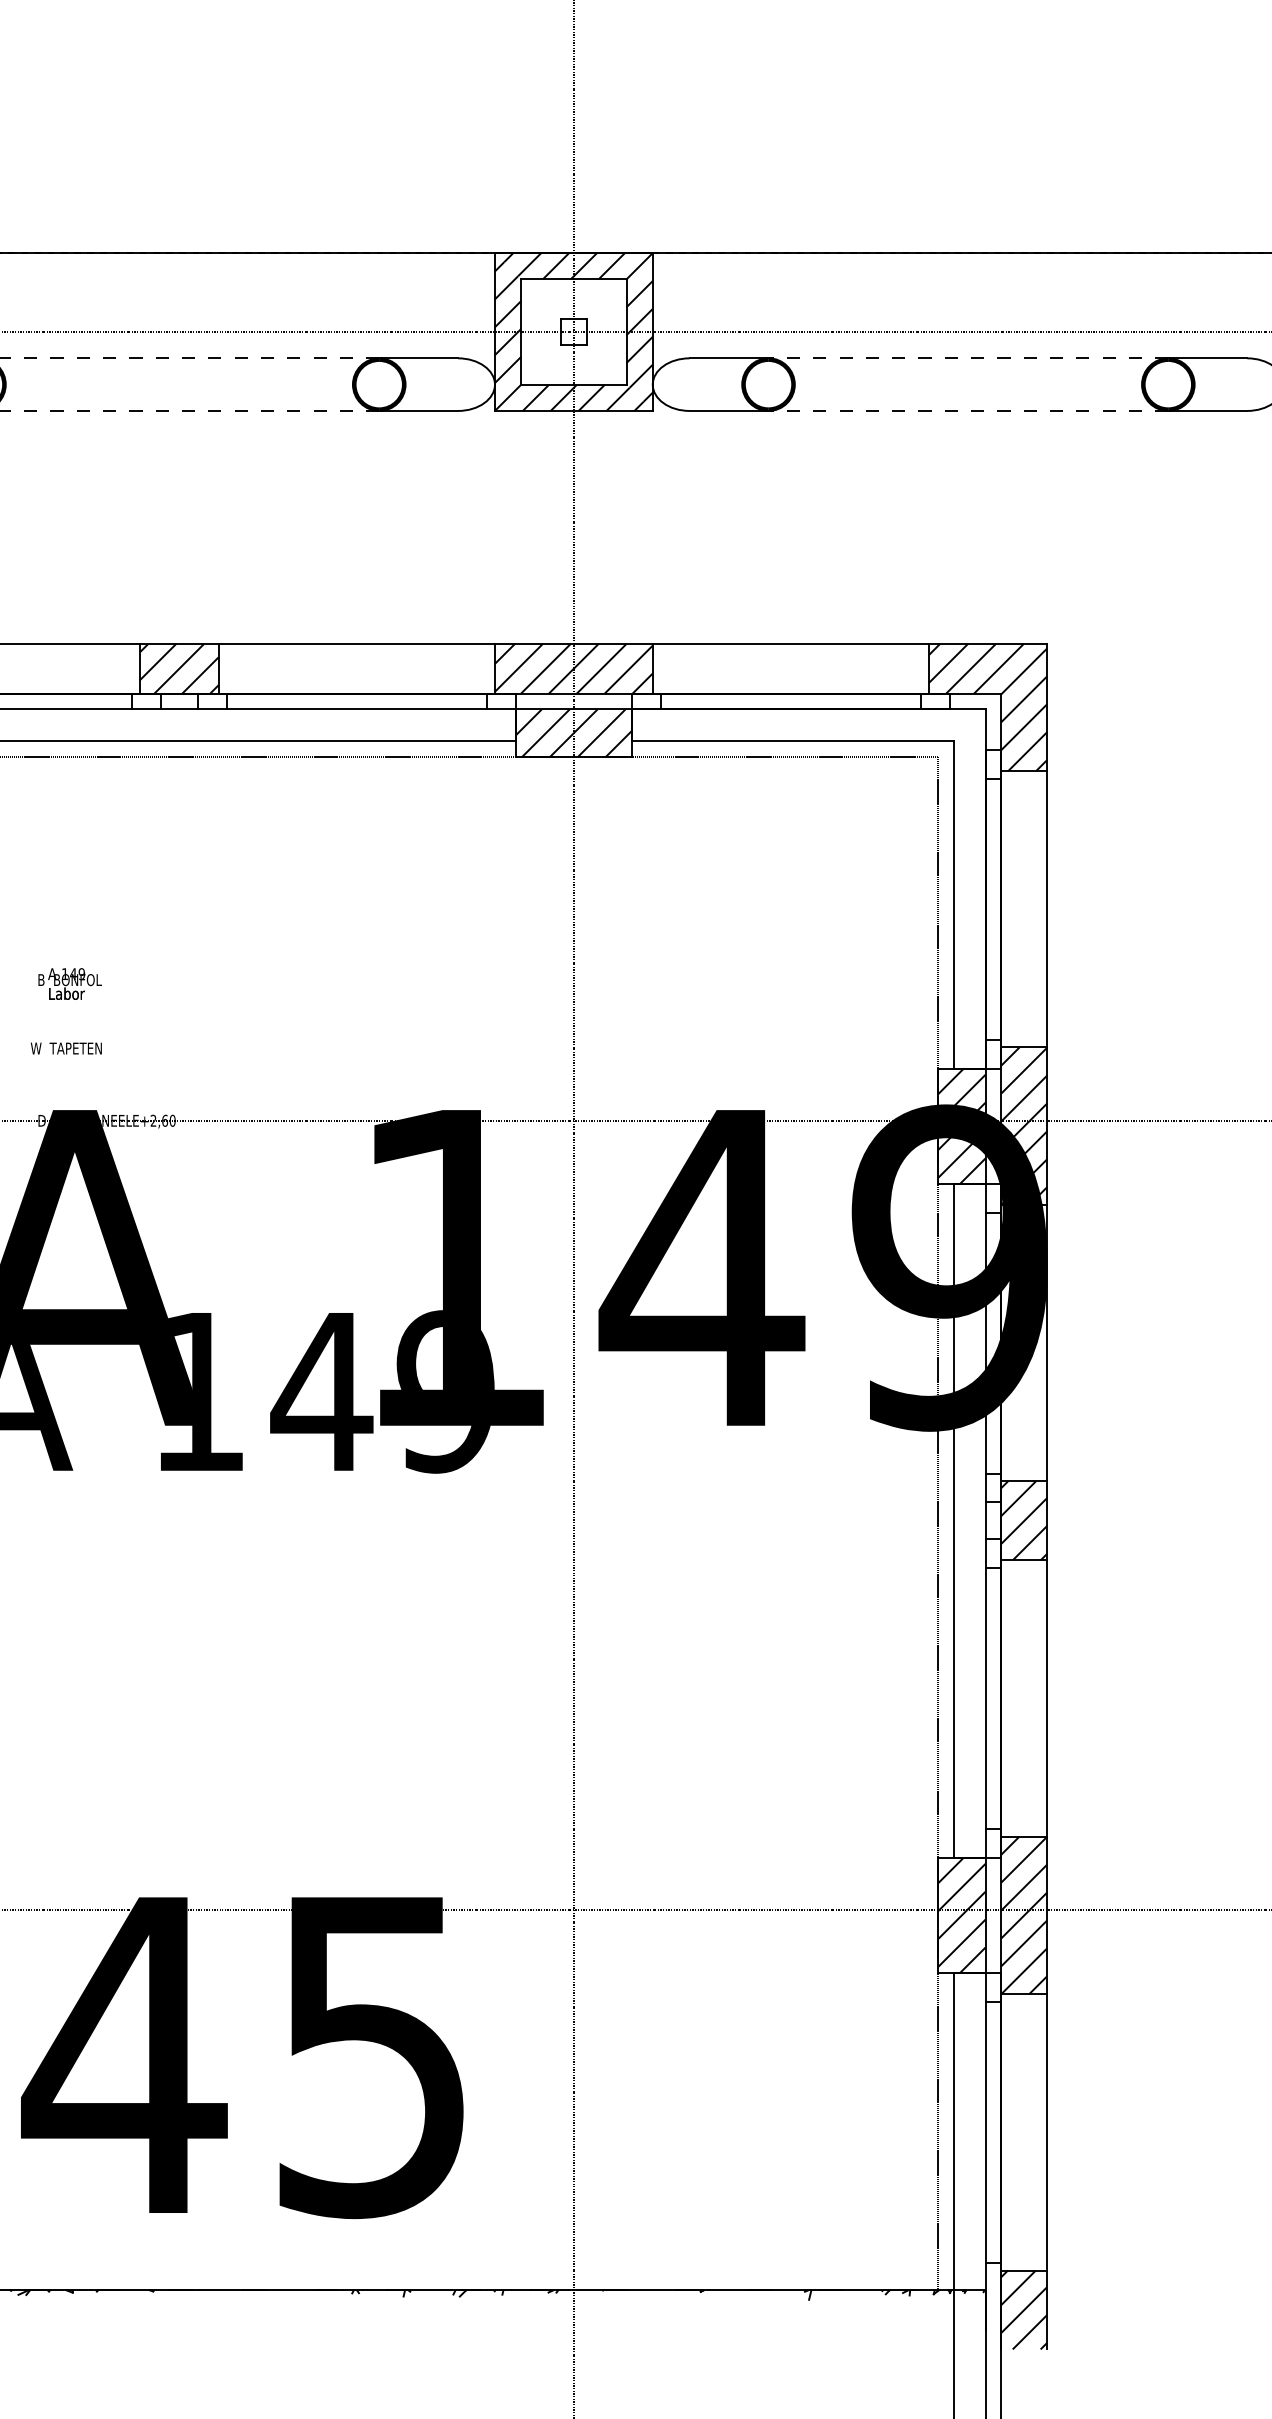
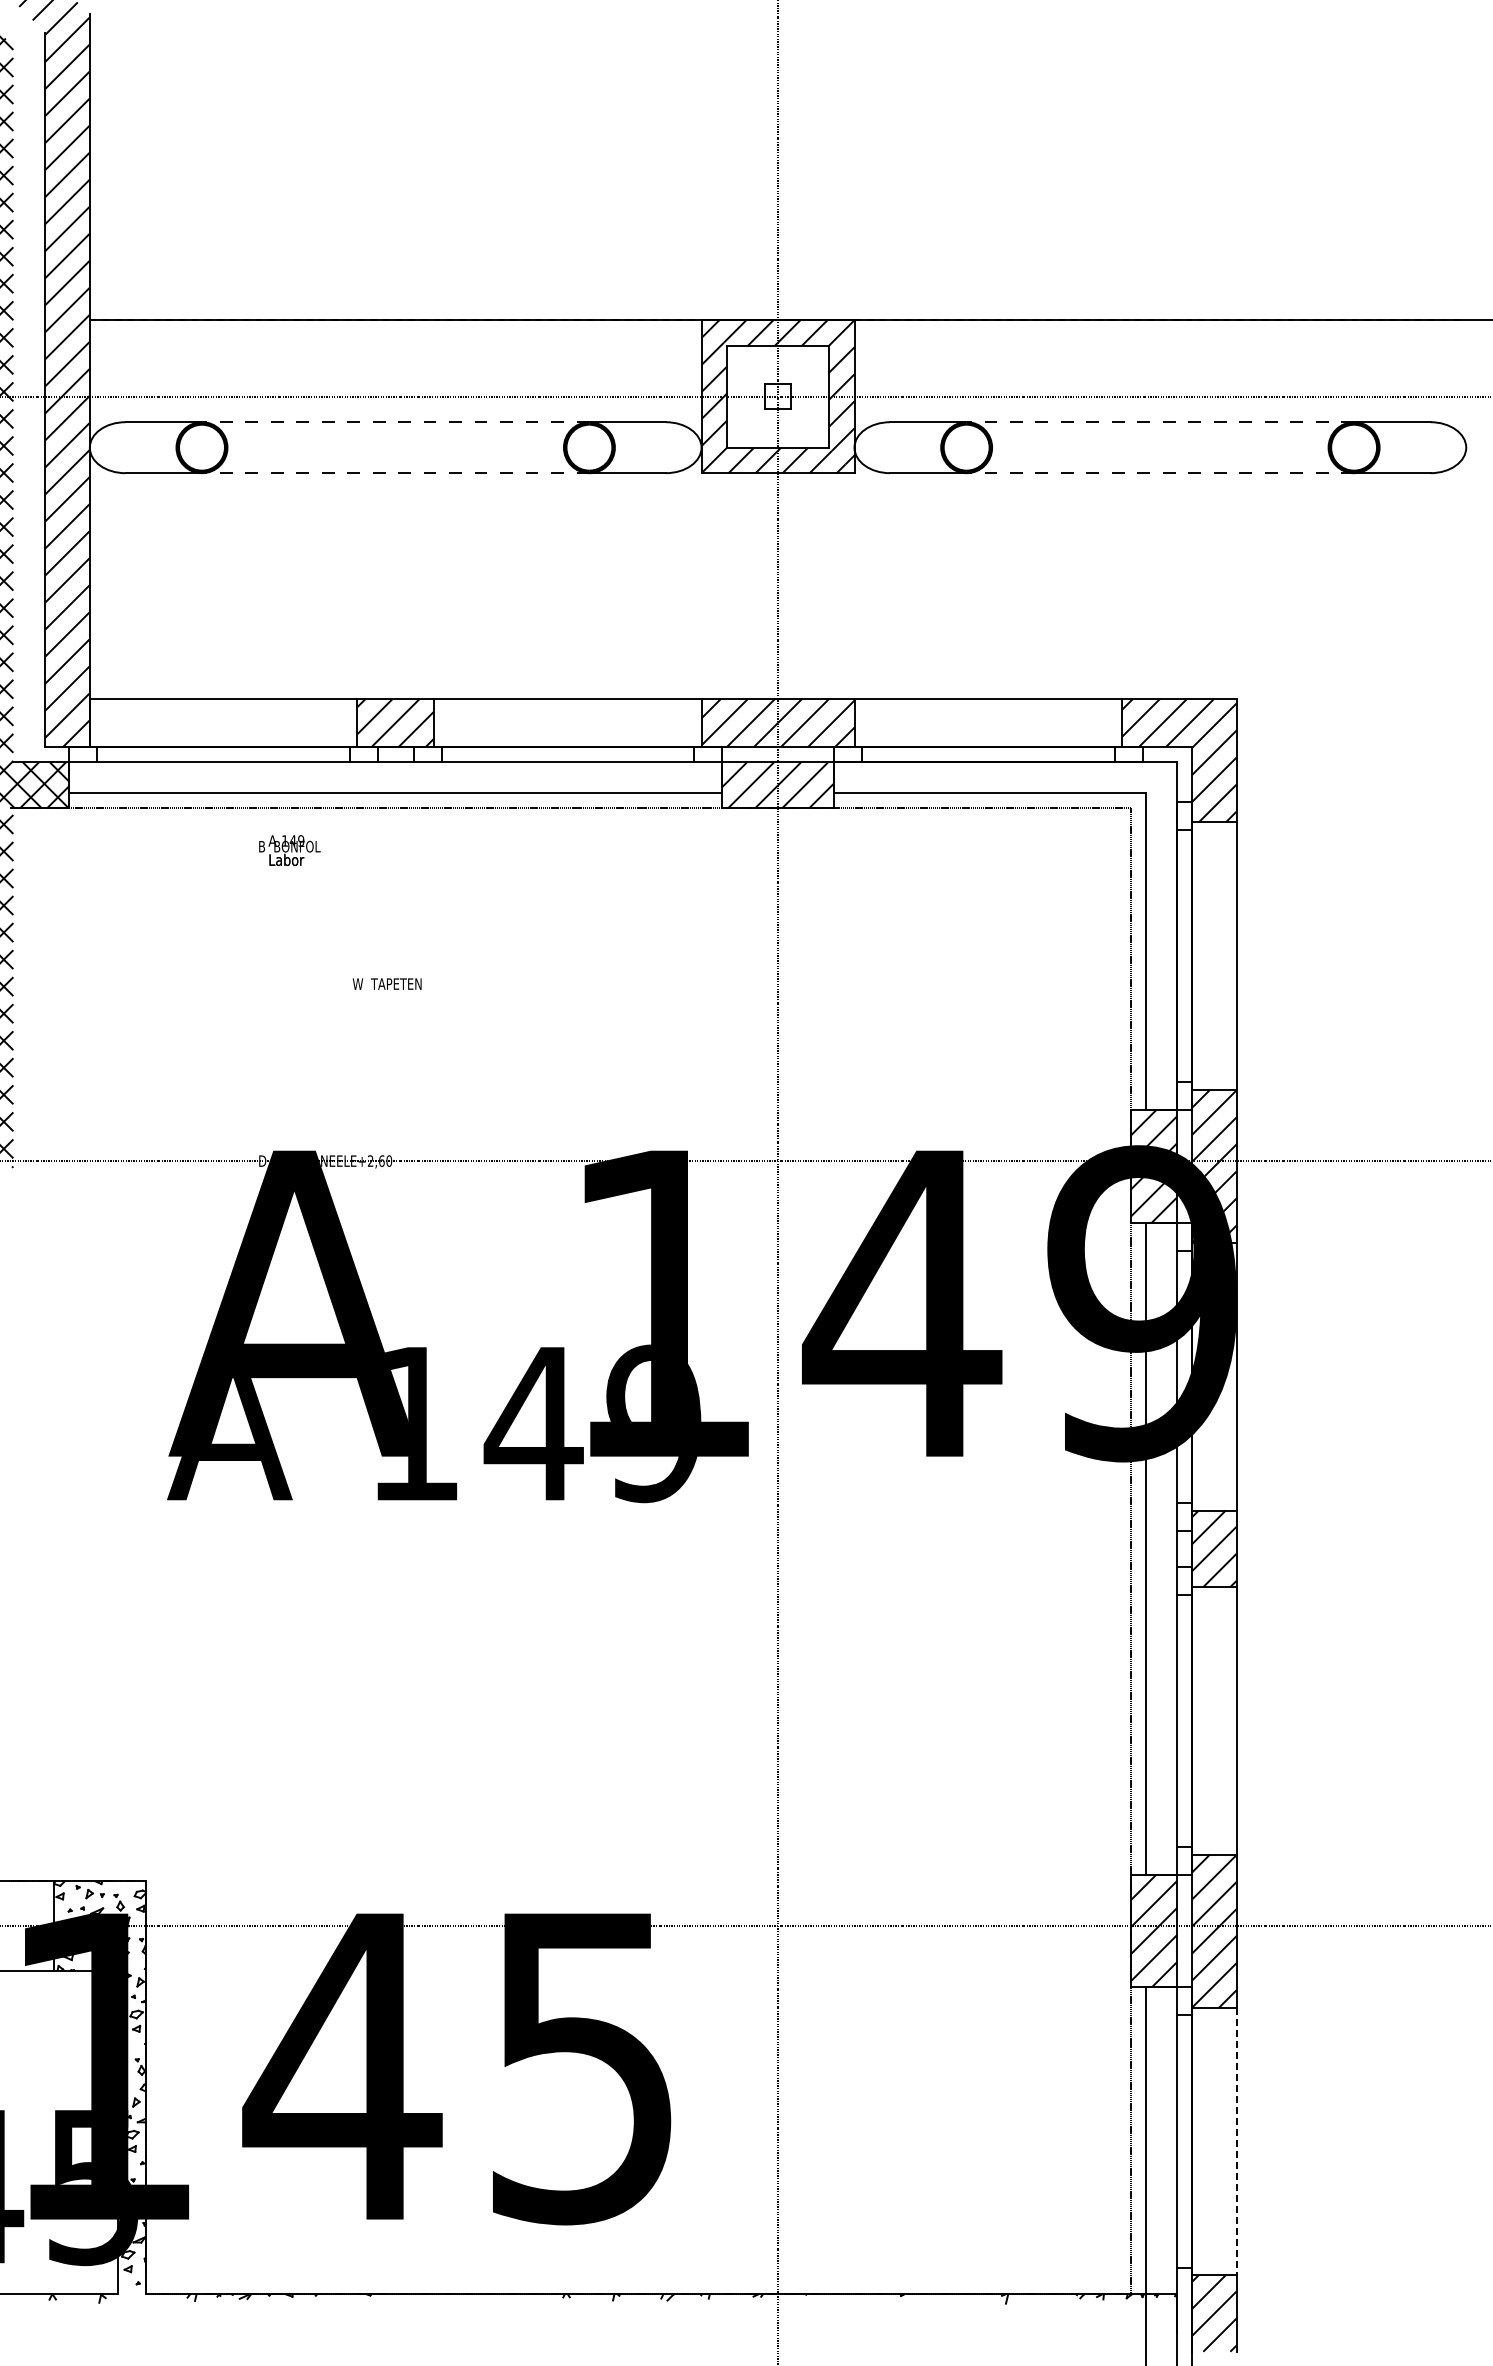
text: (69, 983) -> (289, 850), moved
text: (65, 1047) -> (386, 983), moved
line: (1046, 2132) -> (1236, 2141), solid -> dashed

